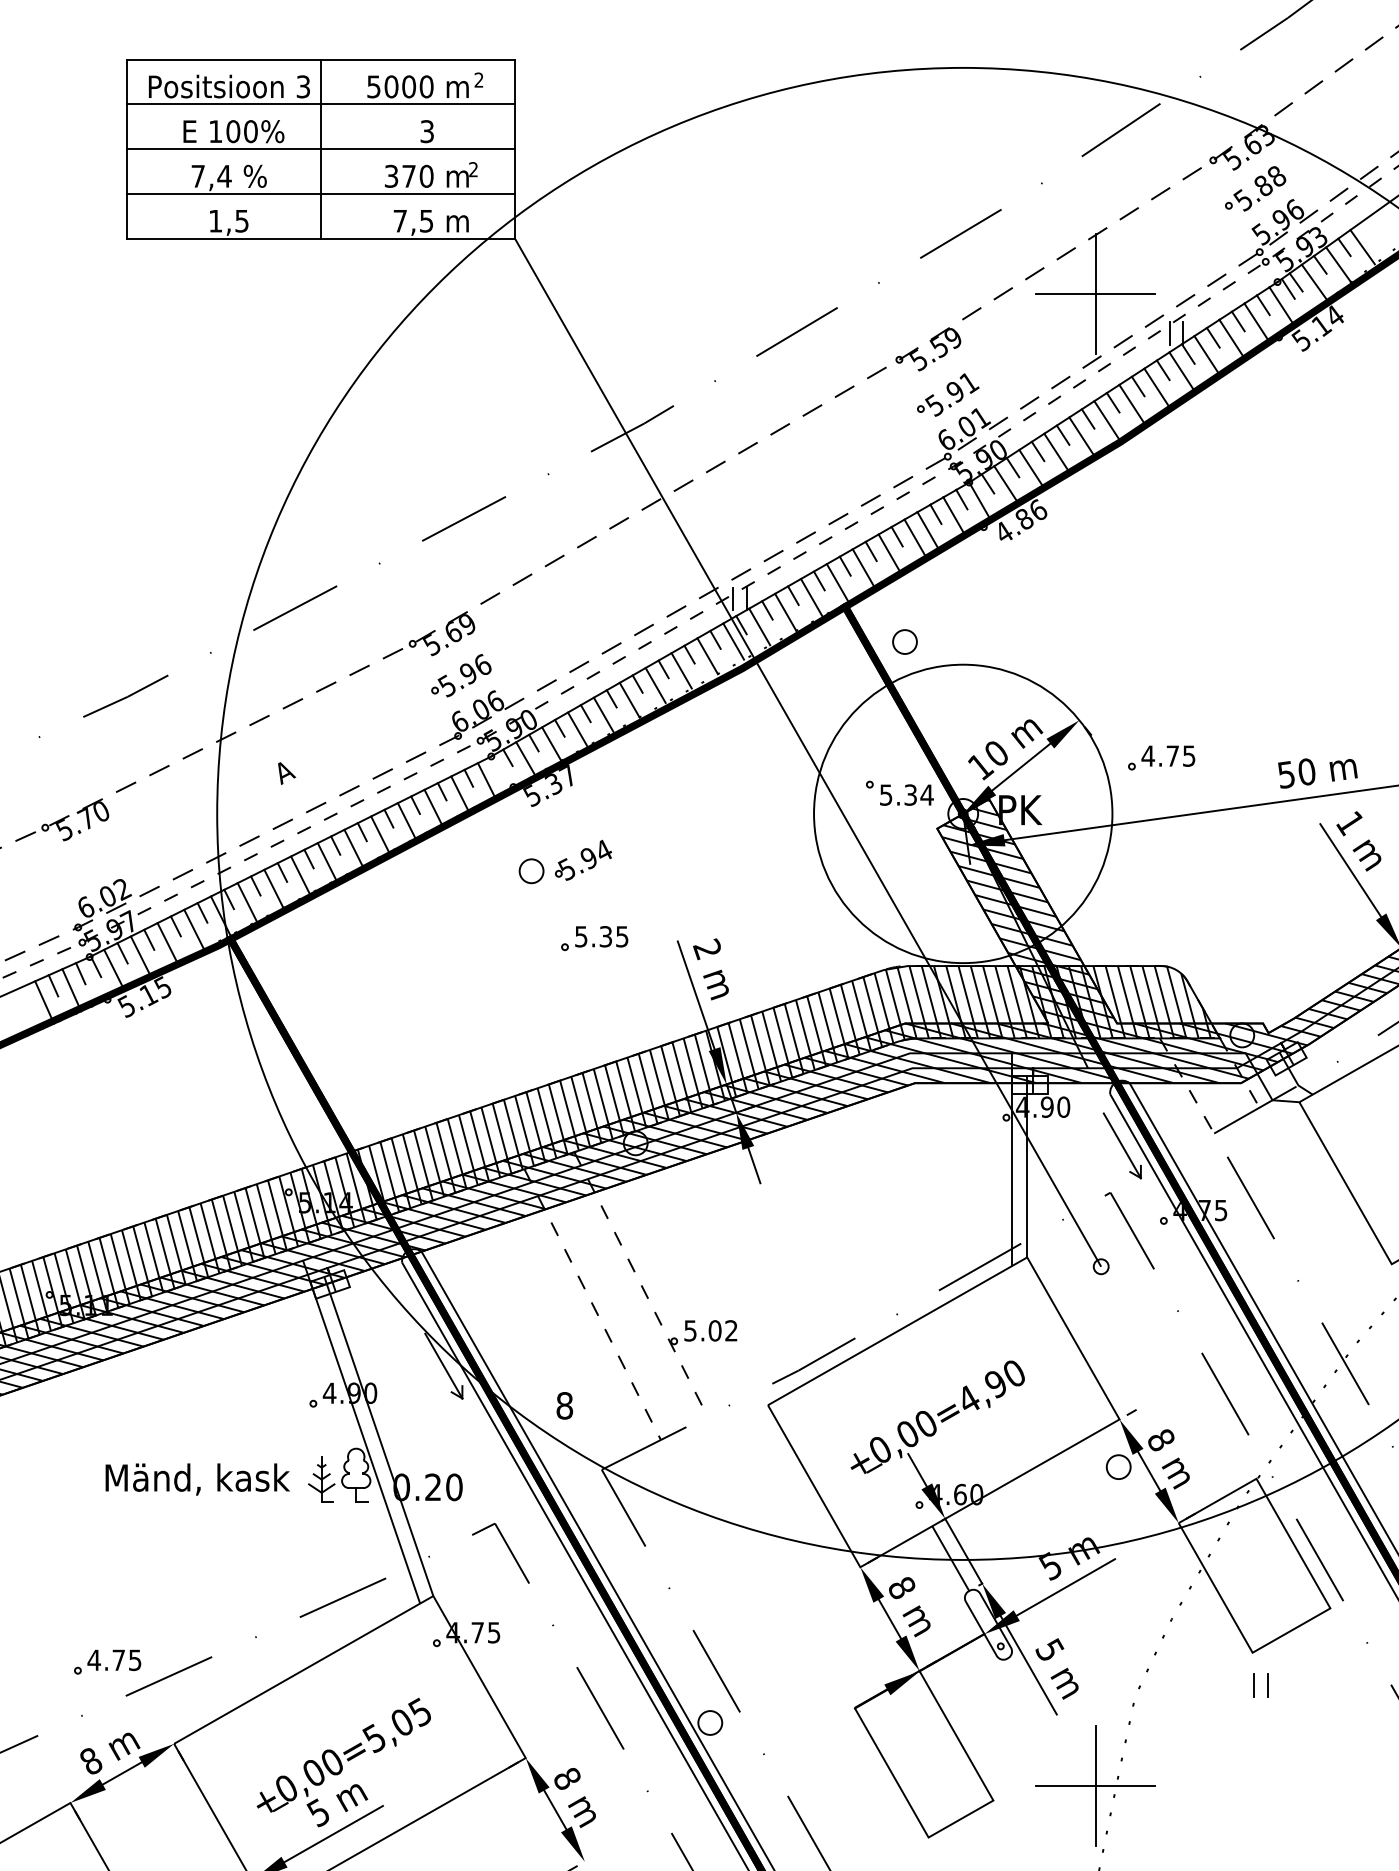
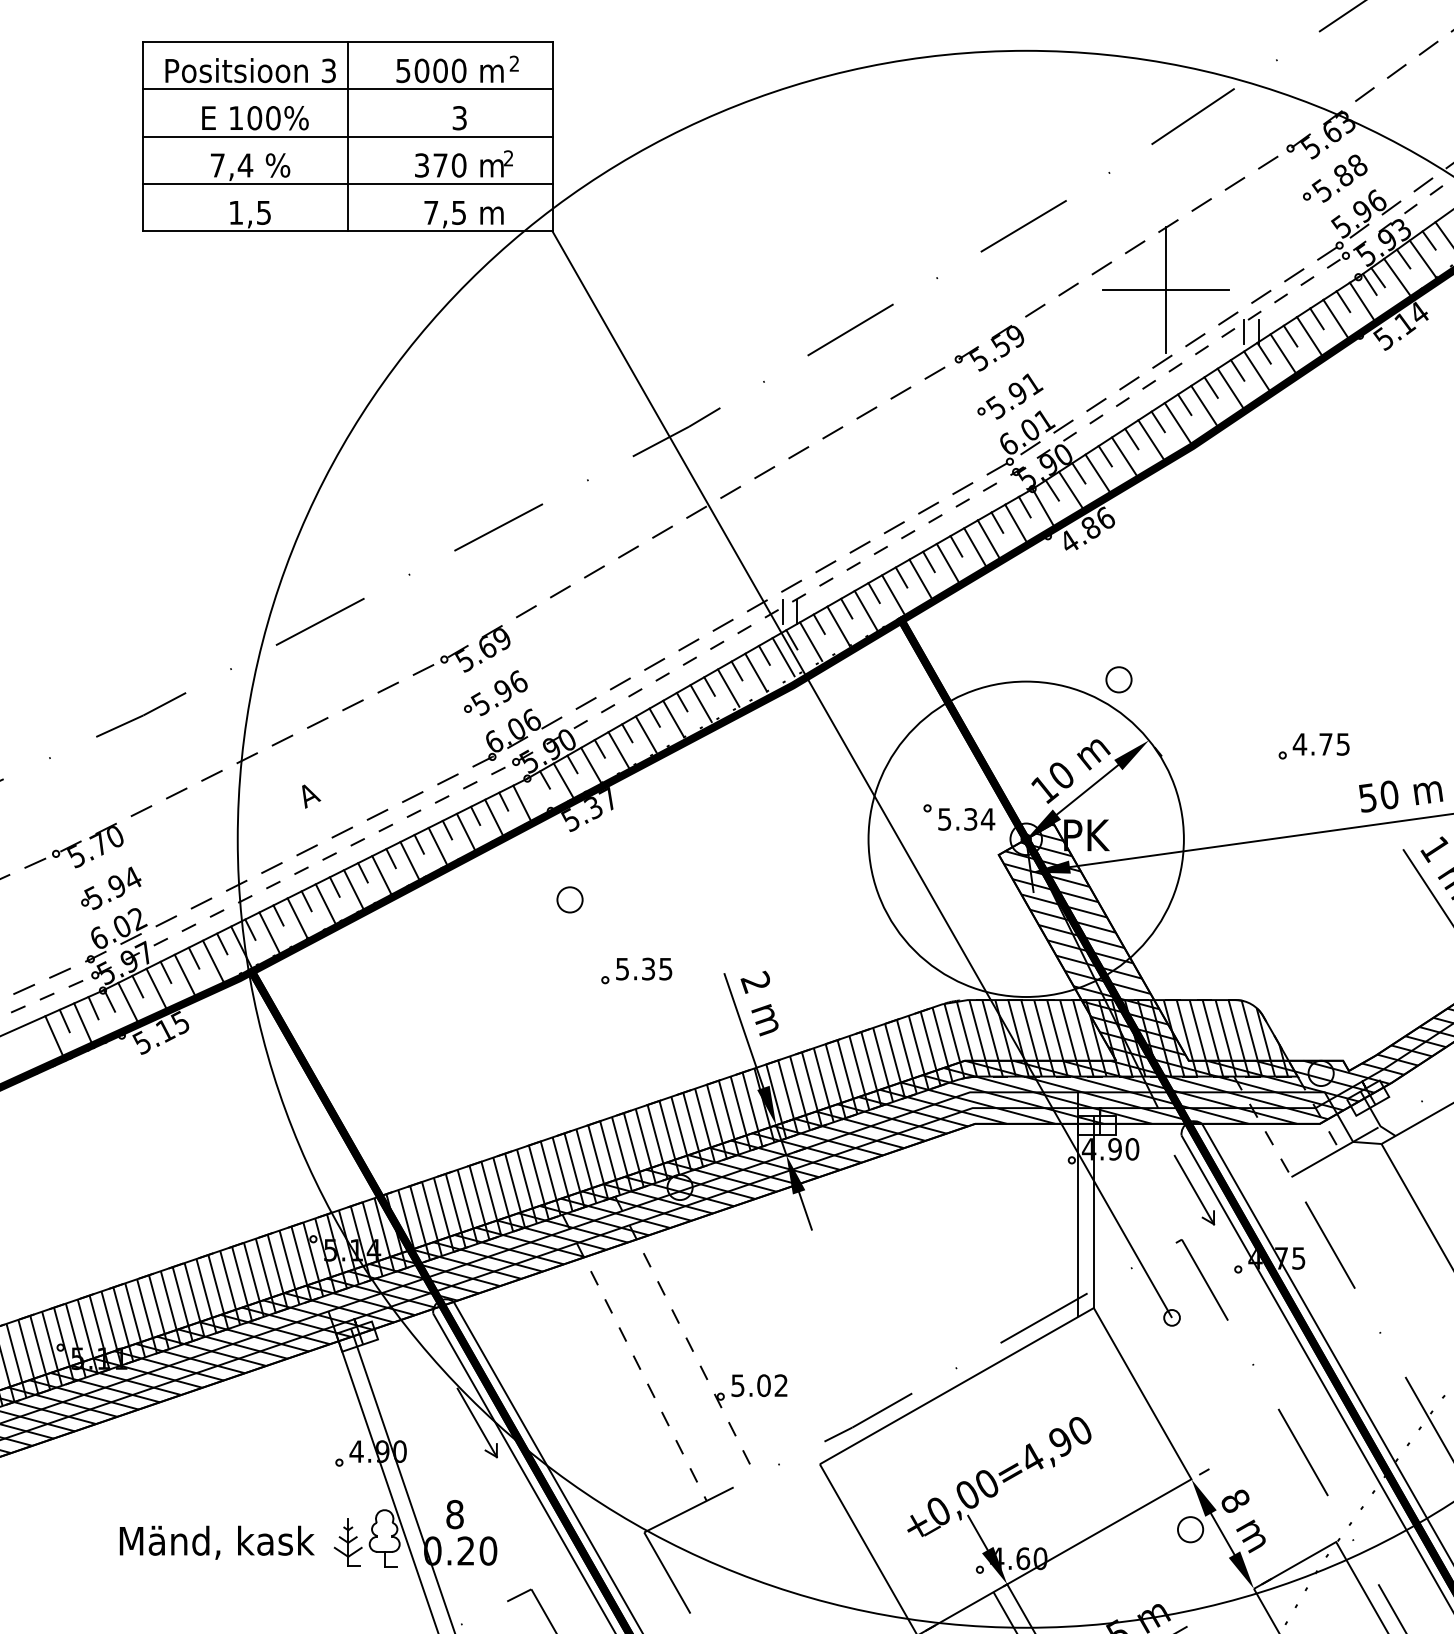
part: (904, 641) -> (1118, 679), moved
part: (1161, 757) -> (1313, 745), moved
part: (583, 859) -> (111, 887), moved
text: (564, 1405) -> (454, 1514), moved

